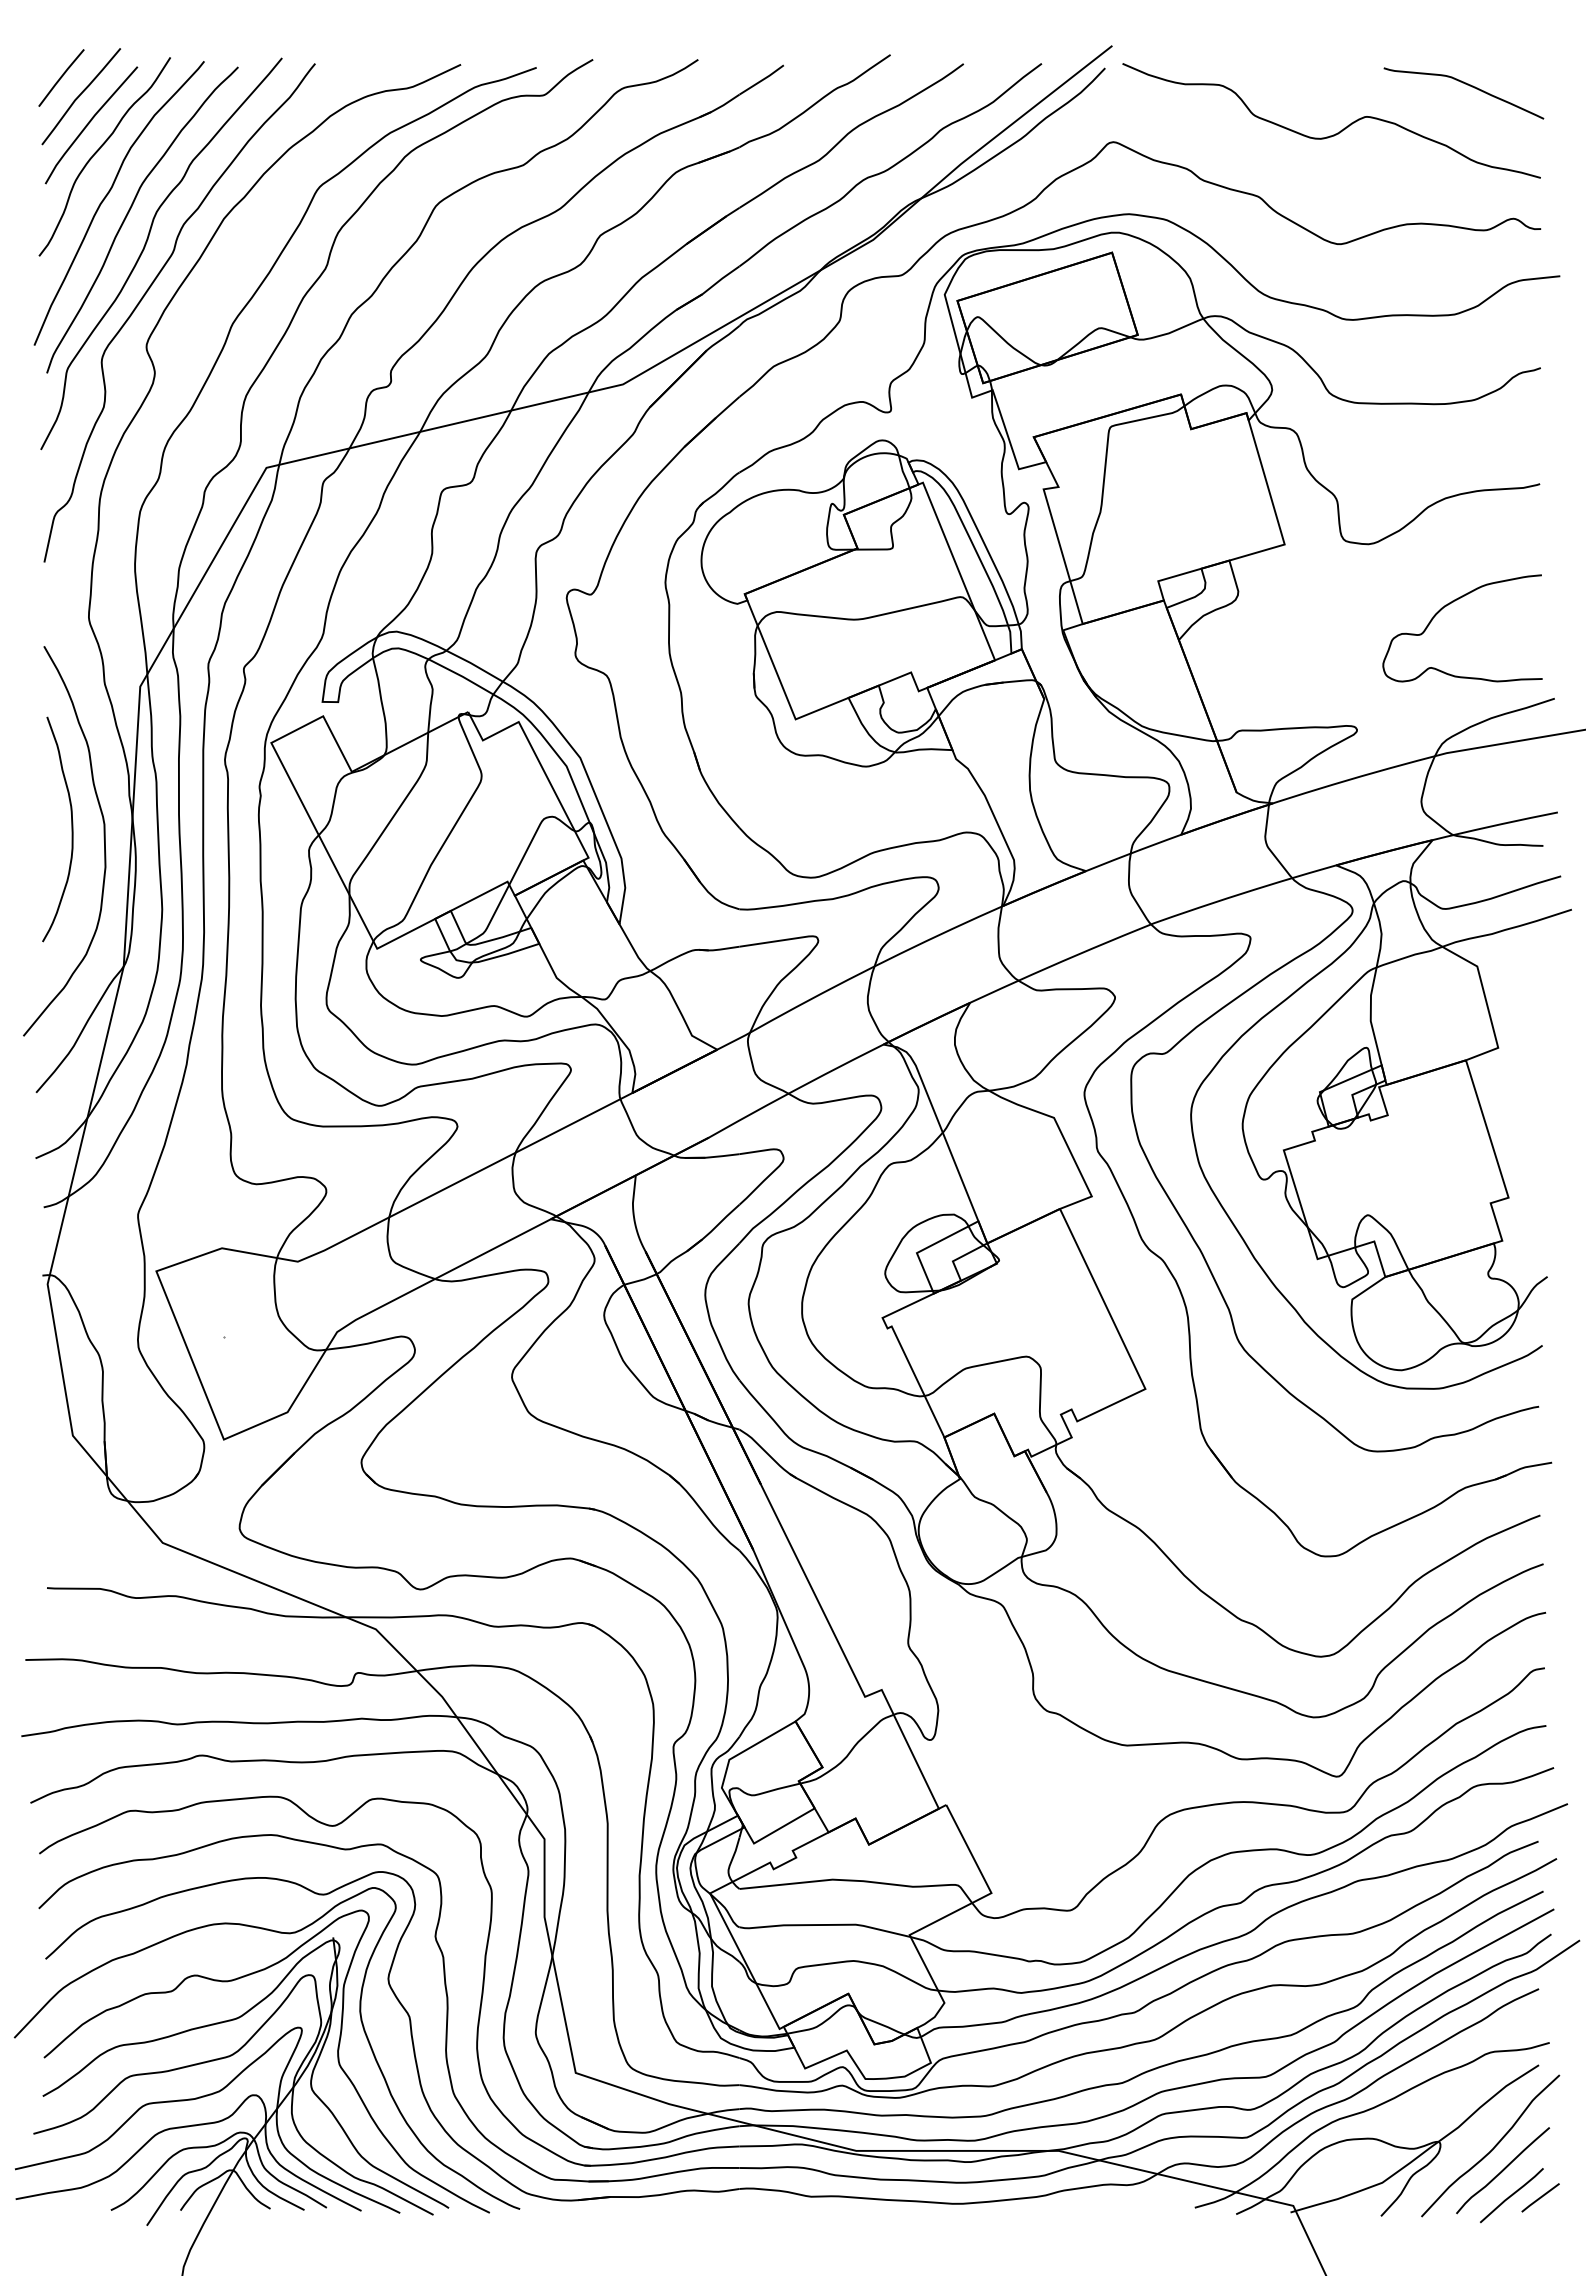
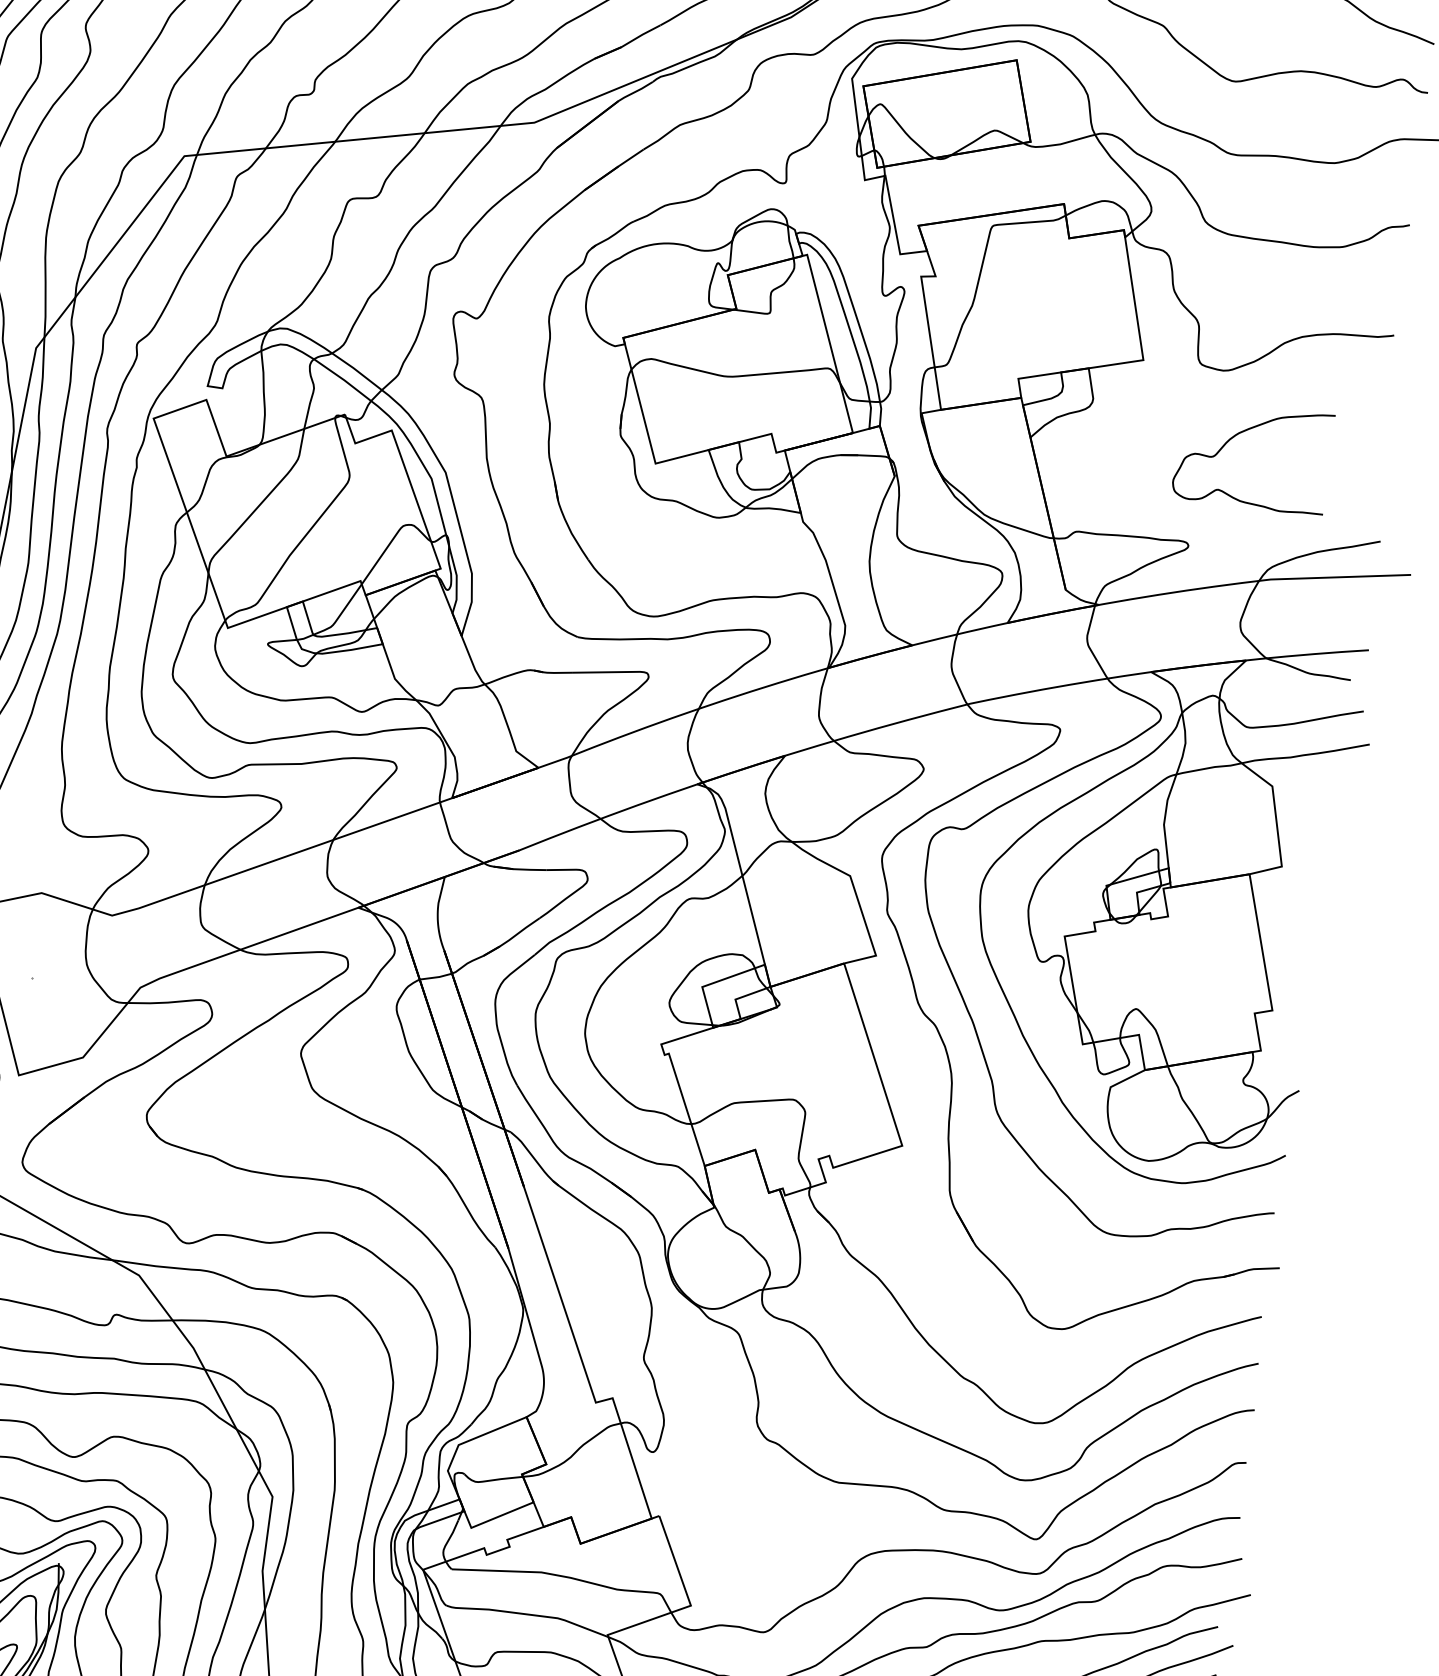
curve: (1450, 604) -> (1244, 431), moved

